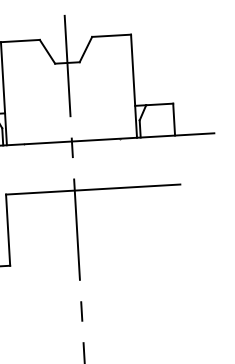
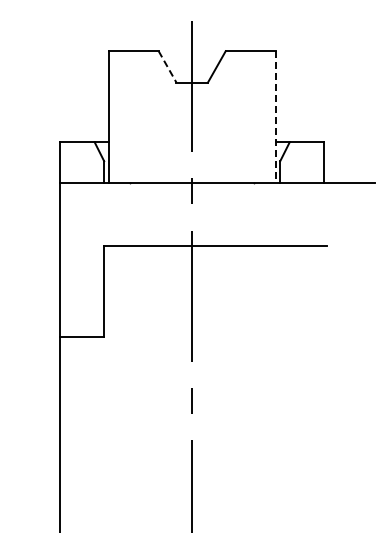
line: (47, 52) -> (167, 67), solid -> dashed
line: (134, 86) -> (275, 117), solid -> dashed

